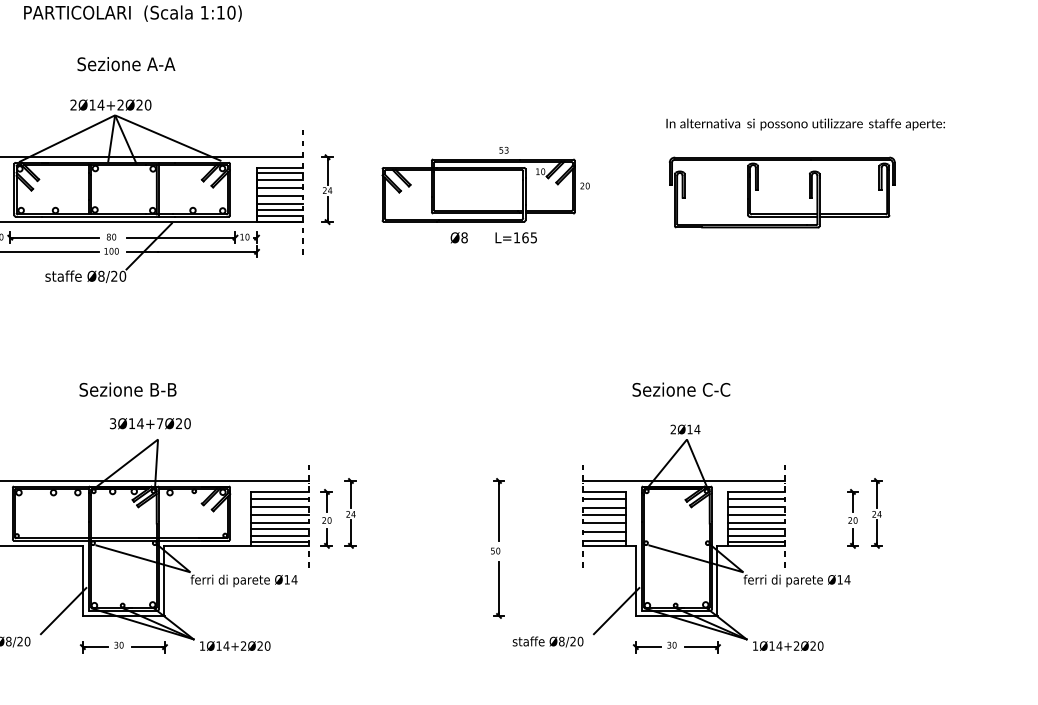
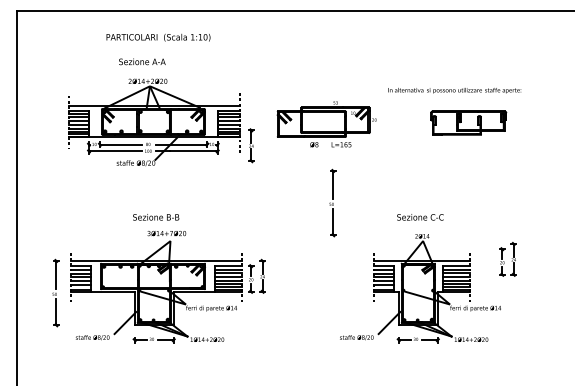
text: (126, 63) -> (142, 61), moved
text: (805, 124) -> (454, 90), moved
part: (327, 189) -> (251, 145), moved
part: (782, 191) -> (468, 122), size x0.7
part: (863, 513) -> (507, 259), moved
part: (497, 547) -> (332, 202), moved

